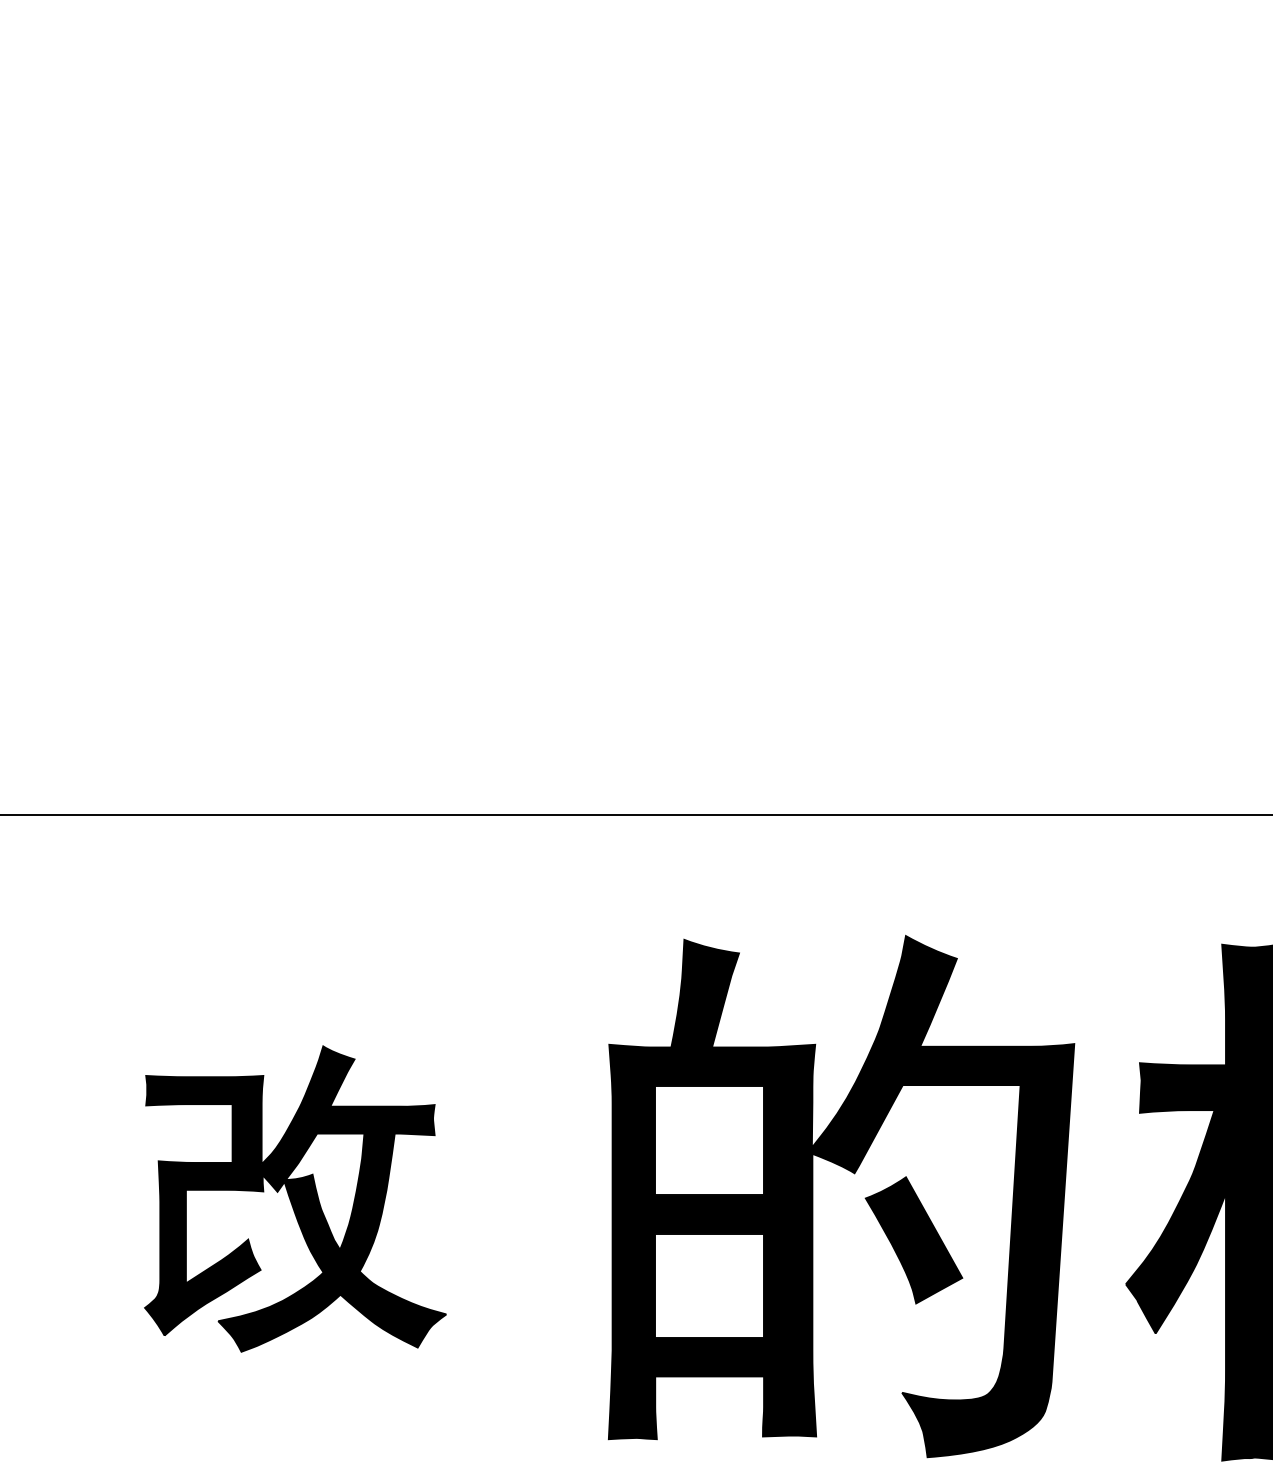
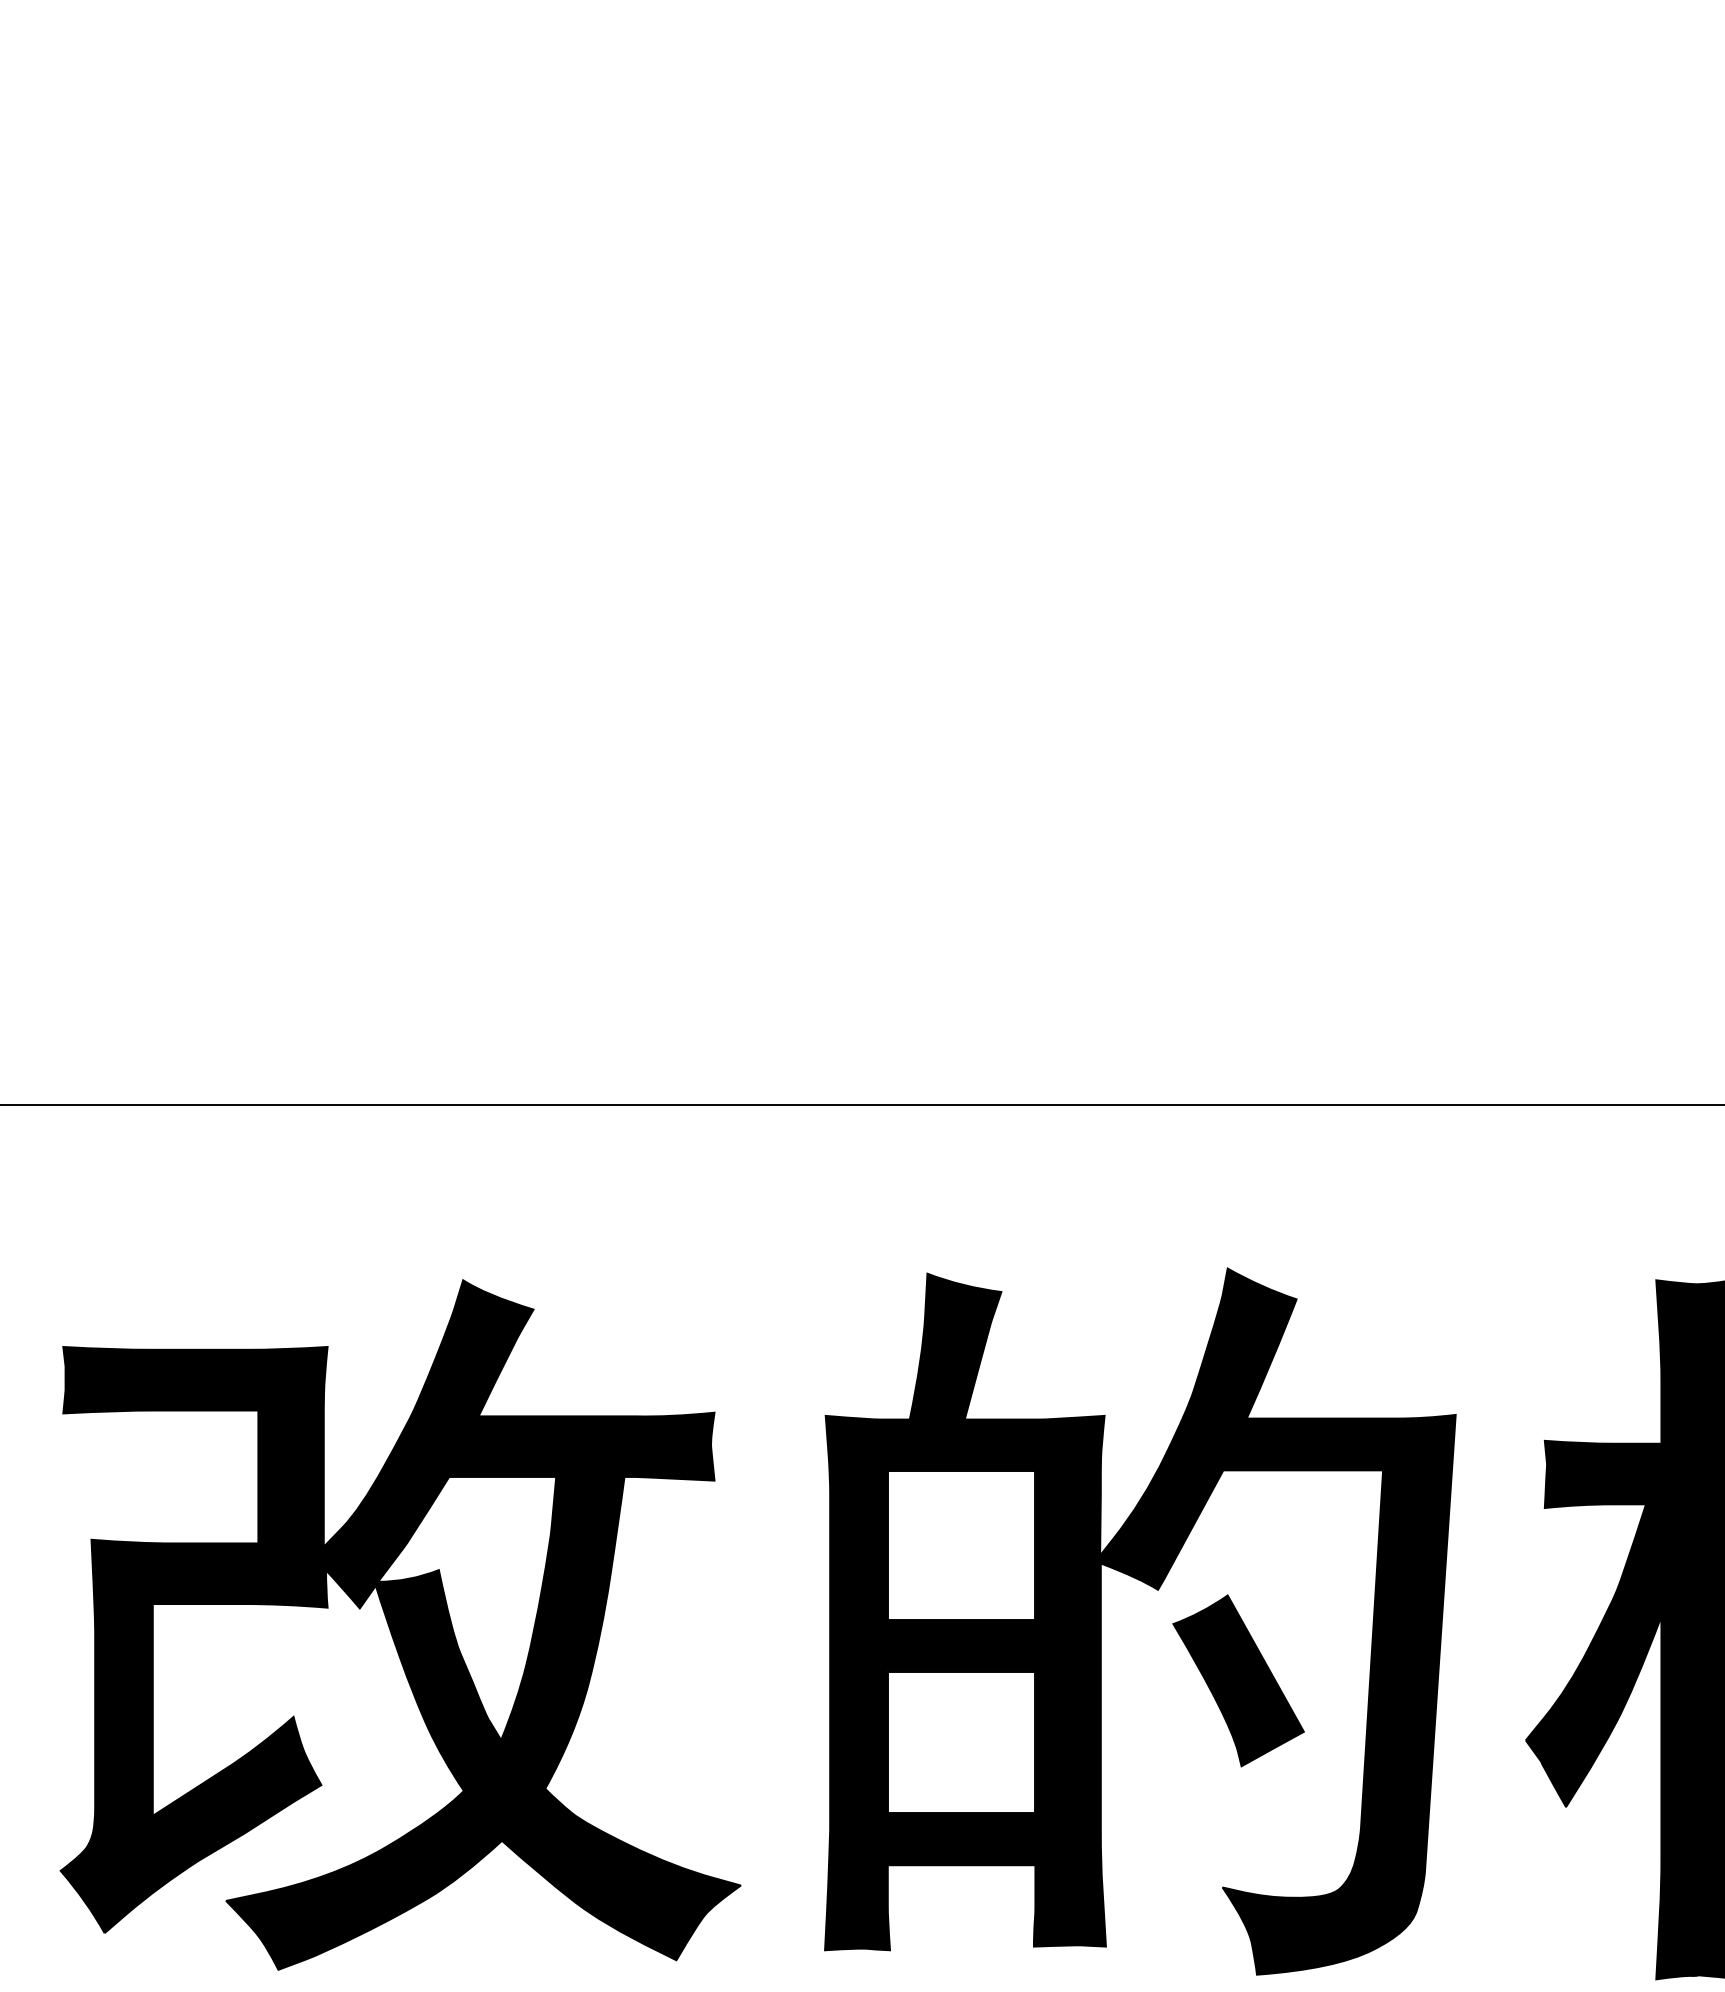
part: (295, 1198) -> (400, 1624), size x1.67

